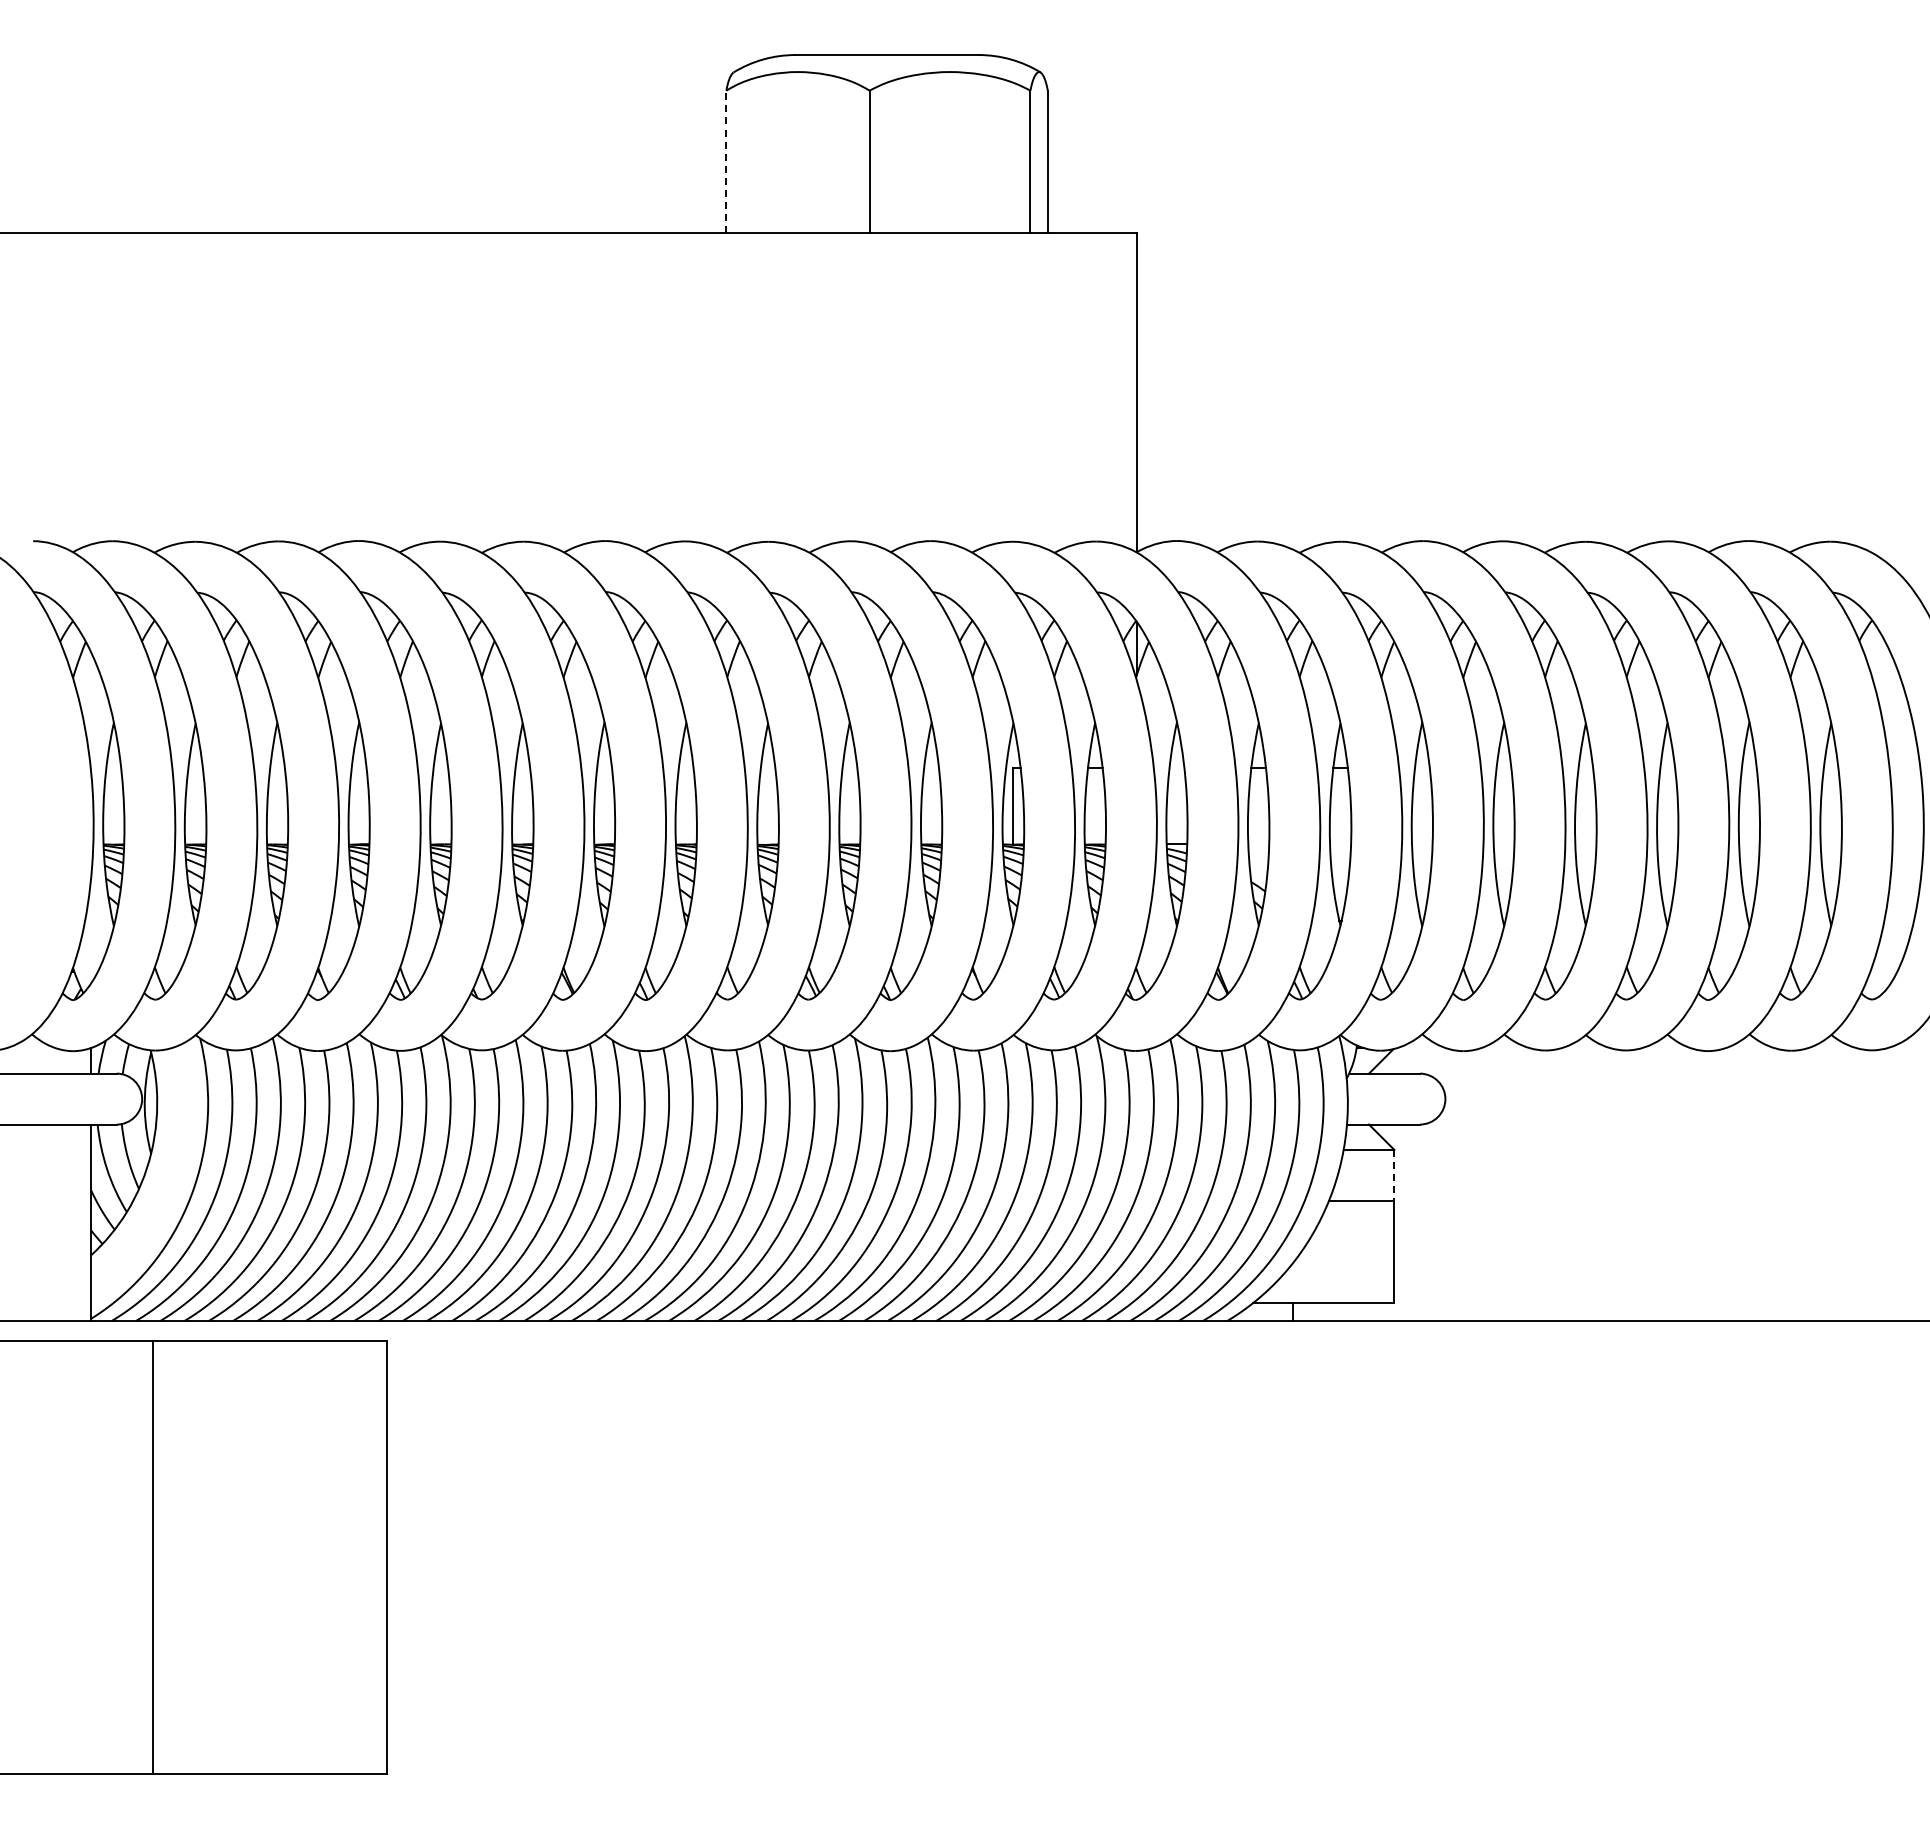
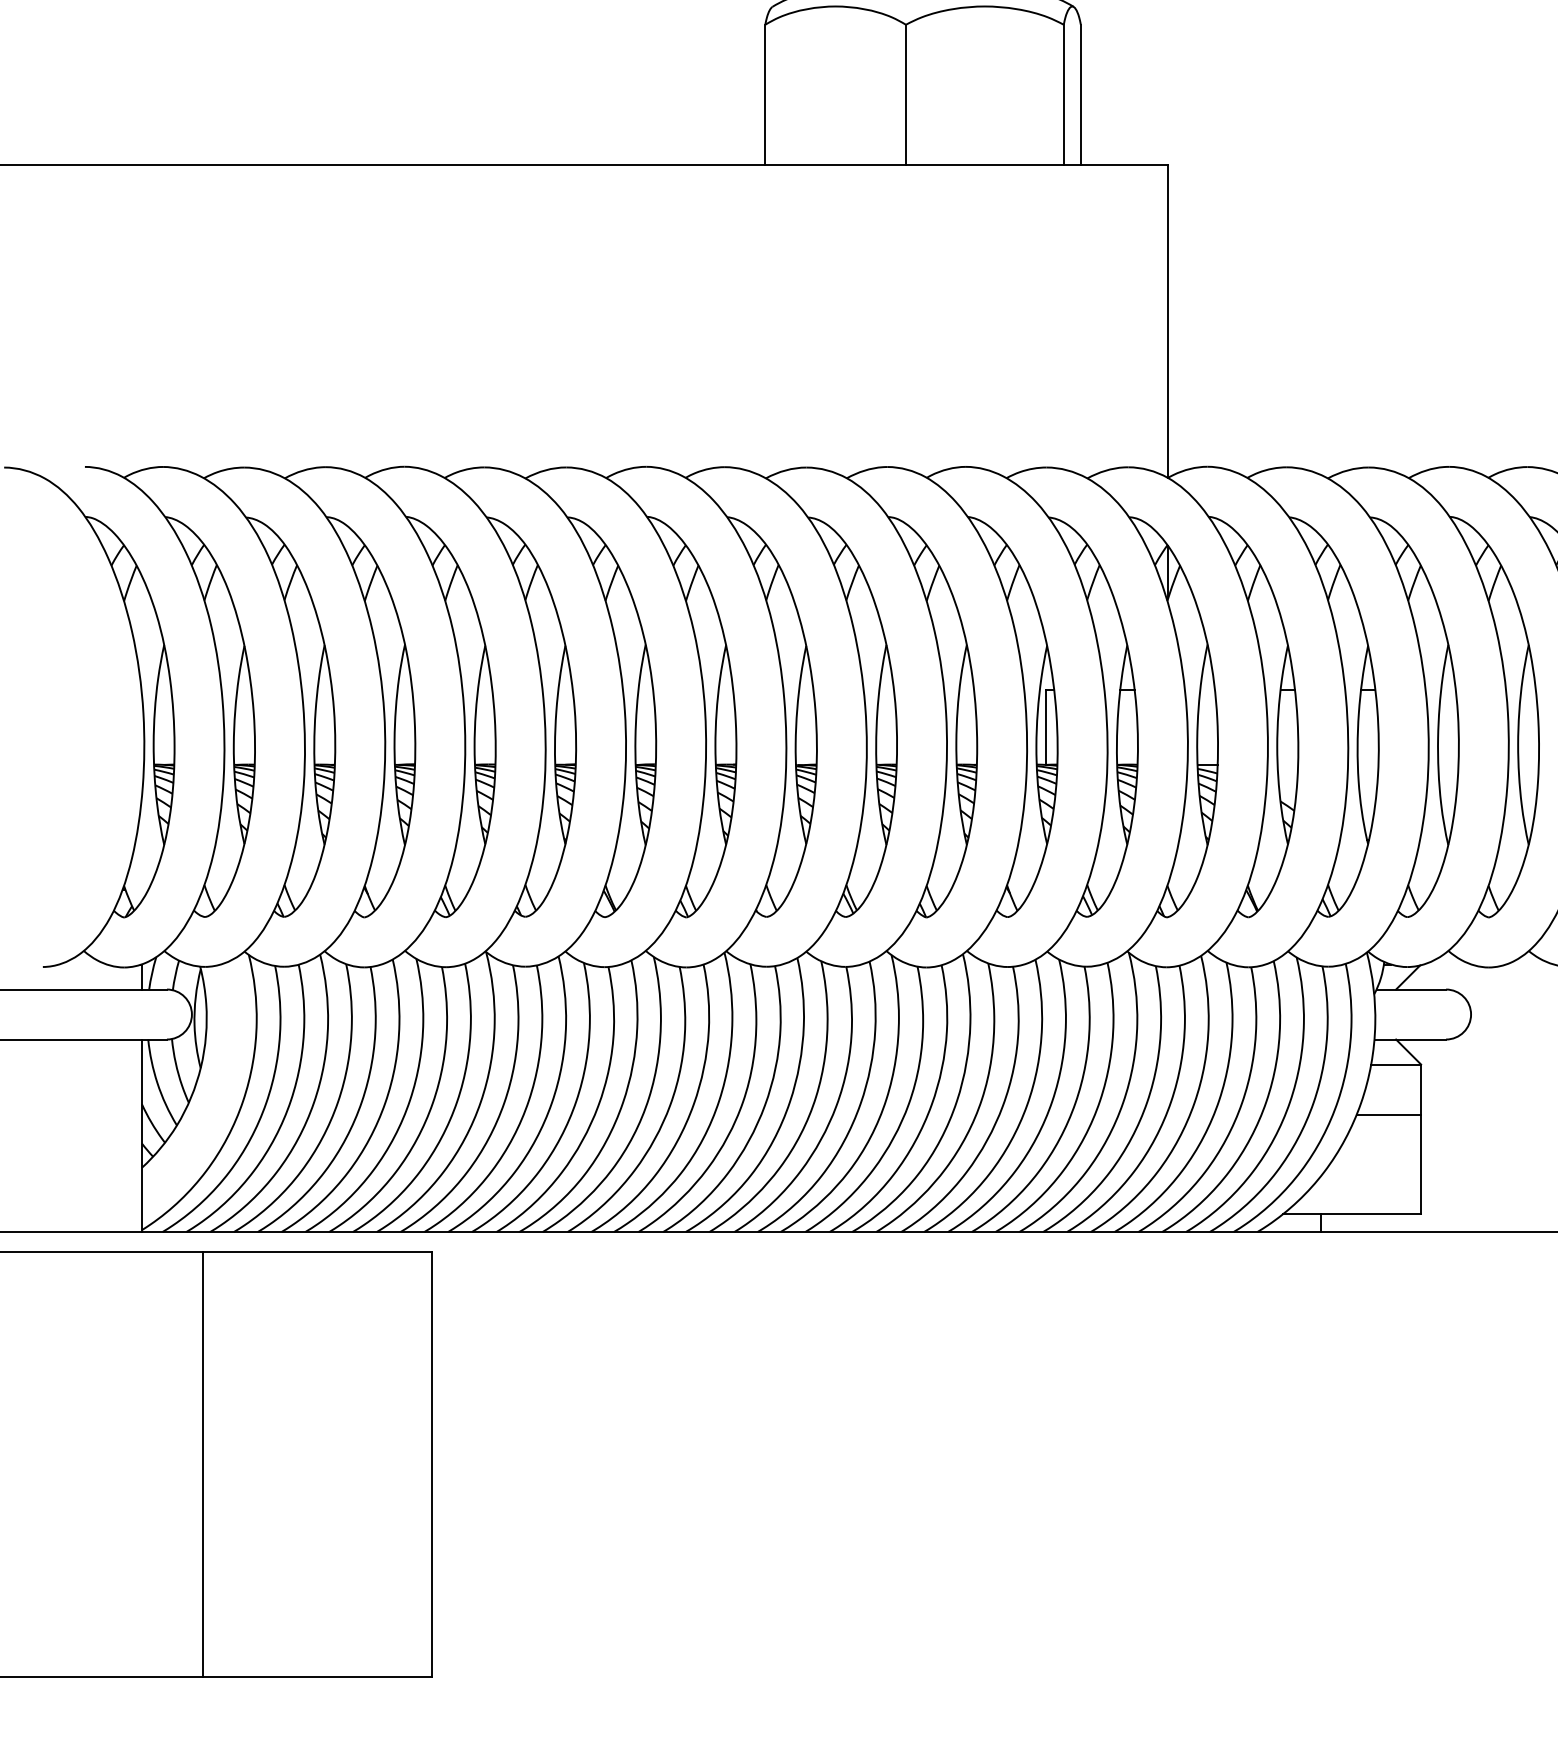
line: (726, 161) -> (765, 94), dashed -> solid
line: (1394, 1176) -> (1421, 1090), dashed -> solid

